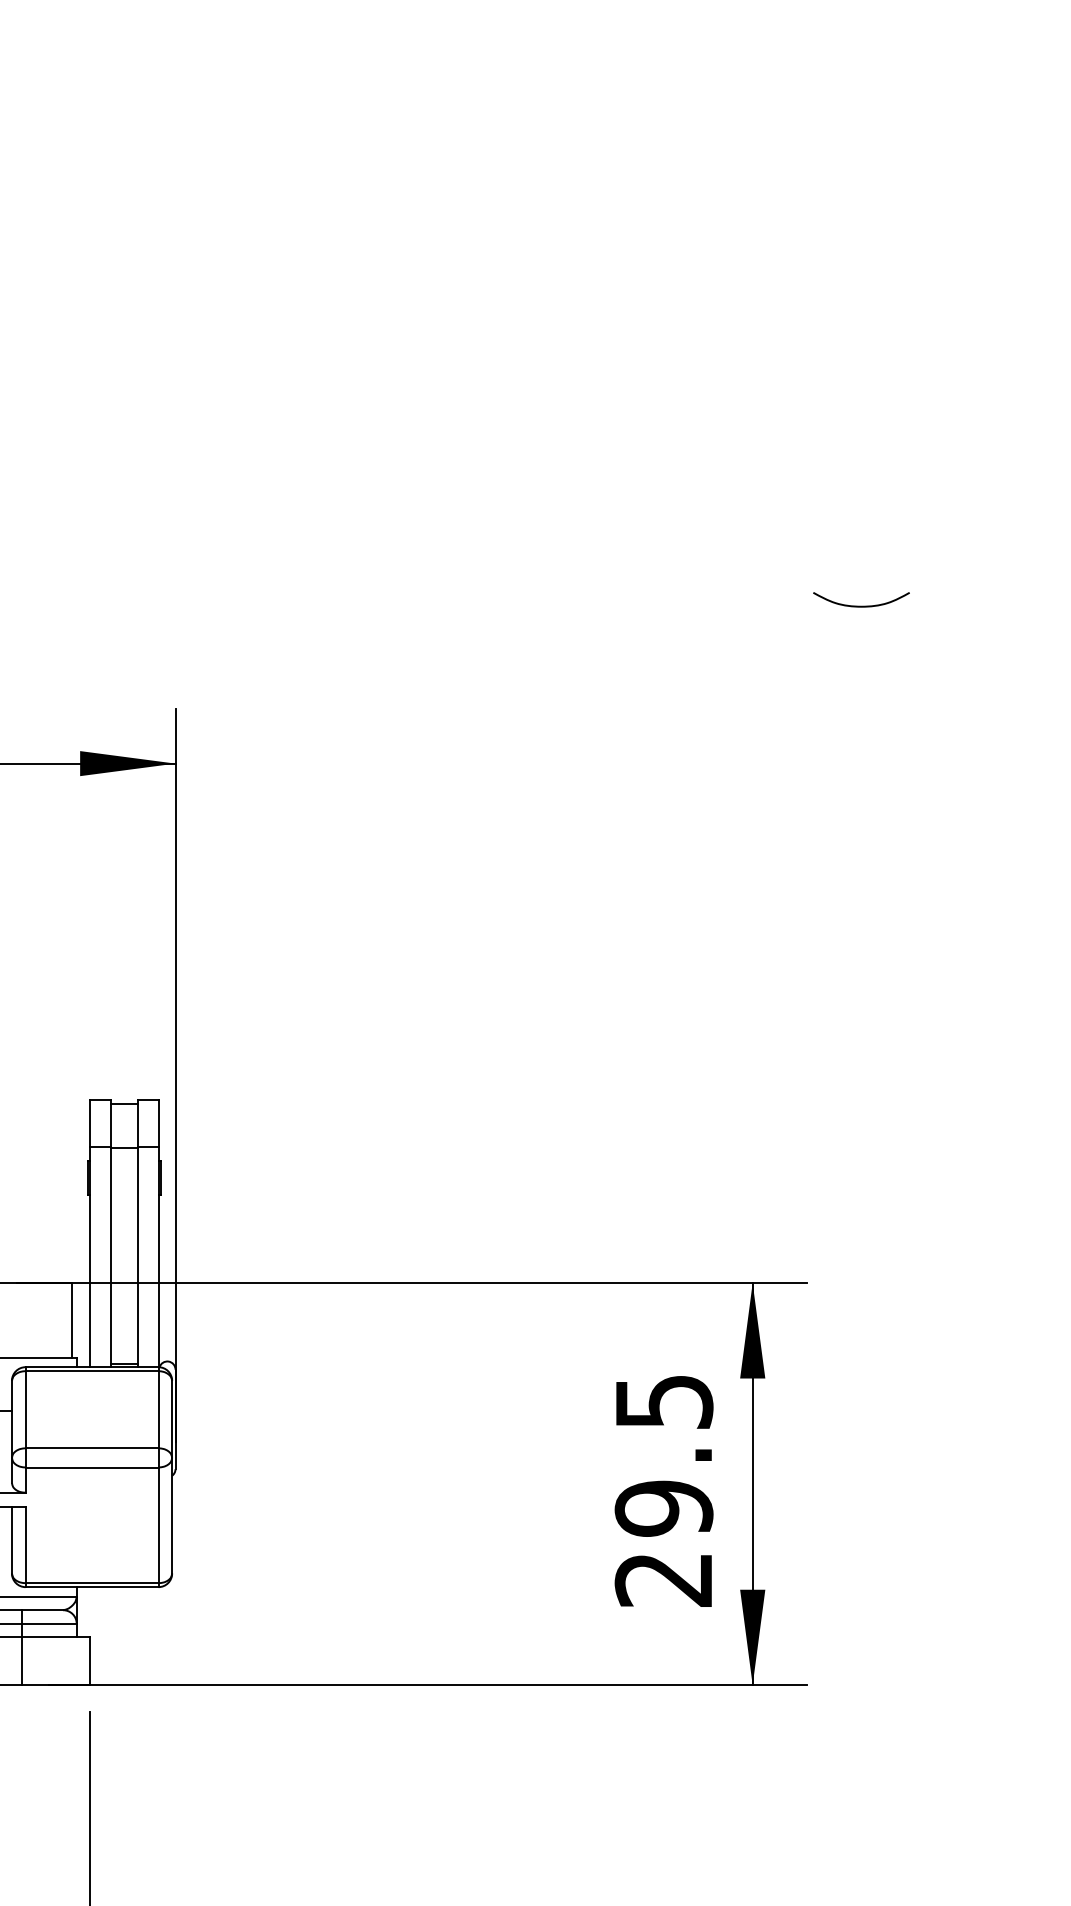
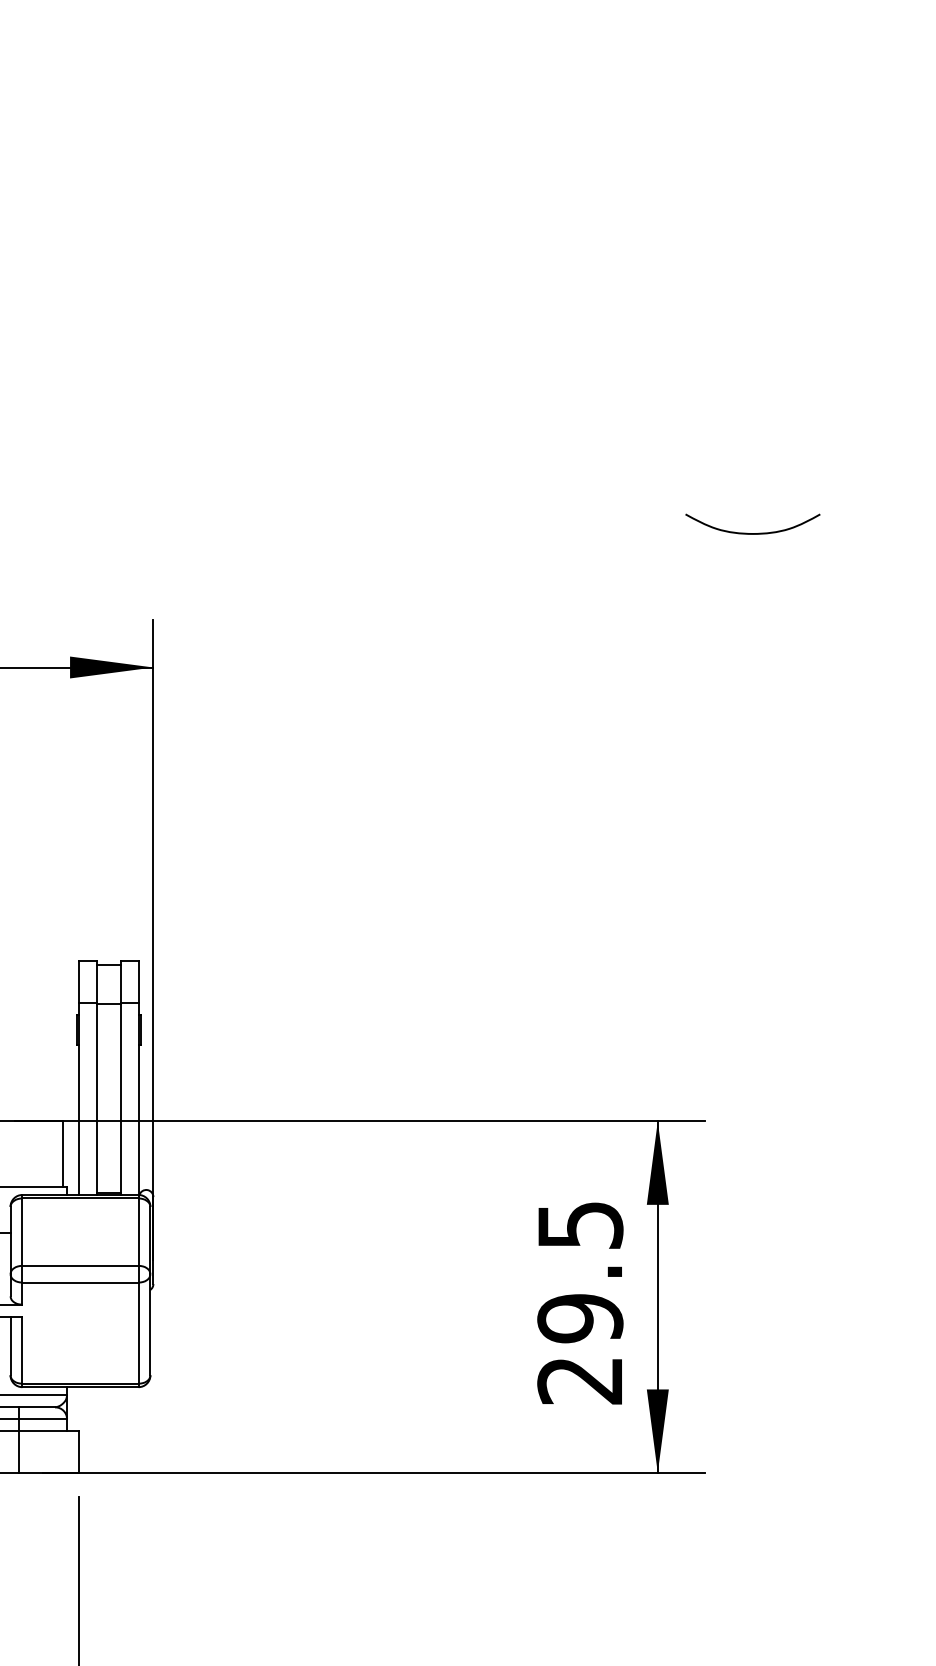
part: (861, 599) -> (752, 524), size x1.6

